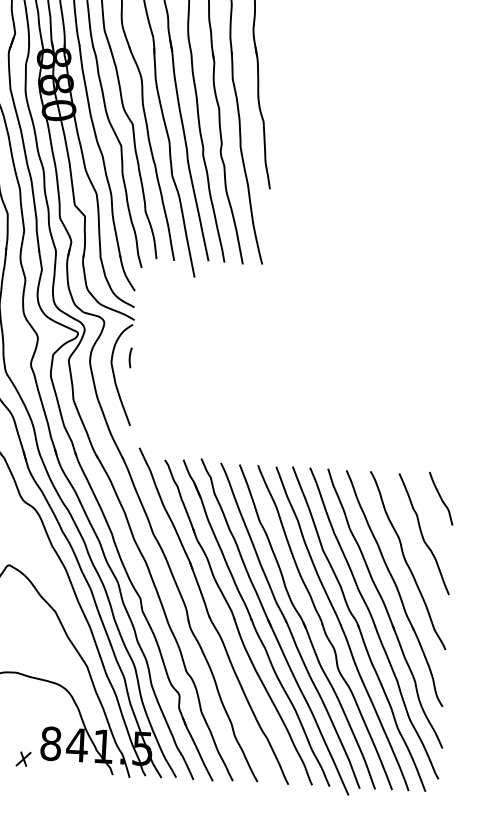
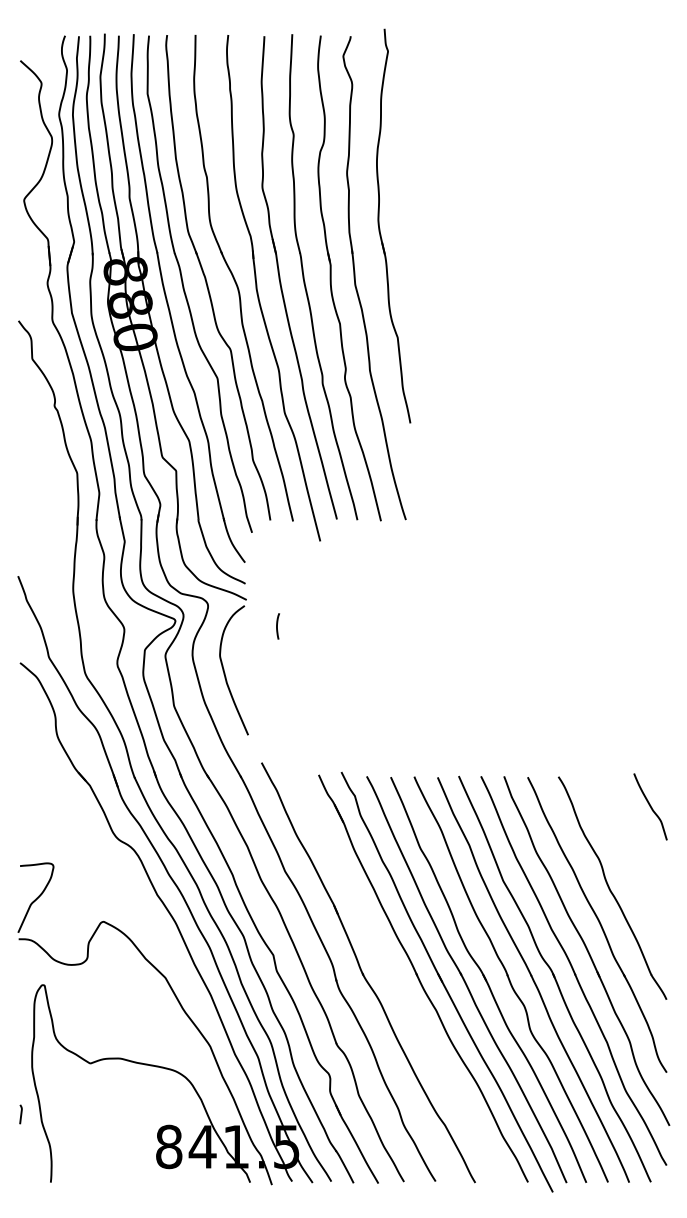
line: (130, 357) -> (277, 626), moved
curve: (422, 534) -> (629, 853), removed
part: (238, 622) -> (400, 978), removed
part: (23, 759) -> (134, 1168), removed

